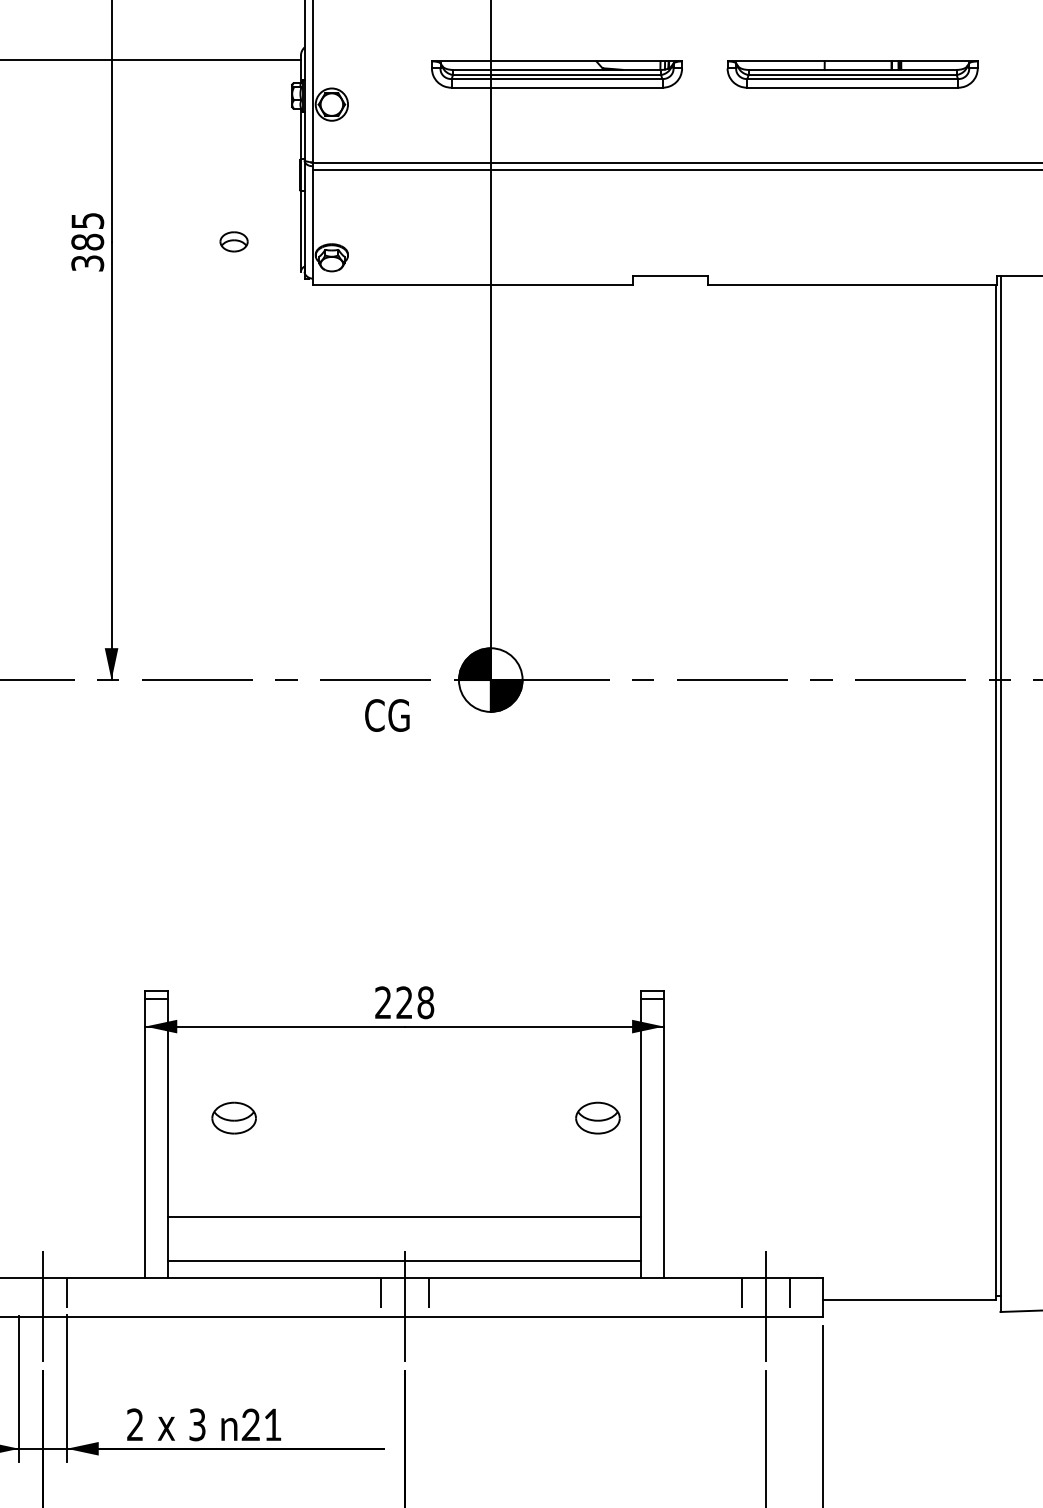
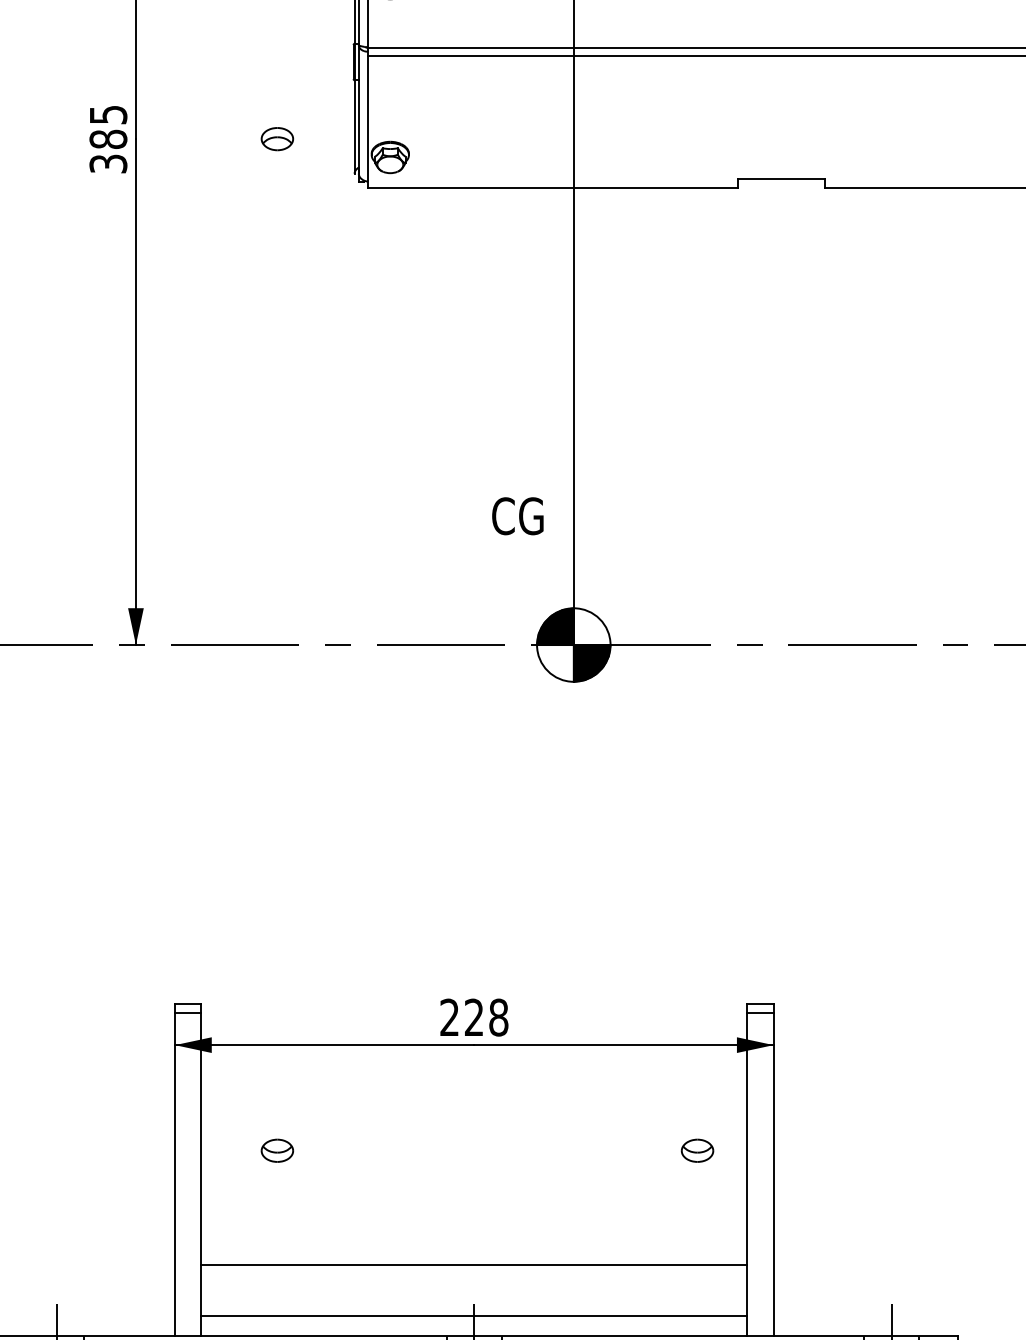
text: (387, 715) -> (518, 516), moved
part: (233, 1117) -> (276, 1150), size x0.62
part: (597, 1117) -> (697, 1150), size x0.62

